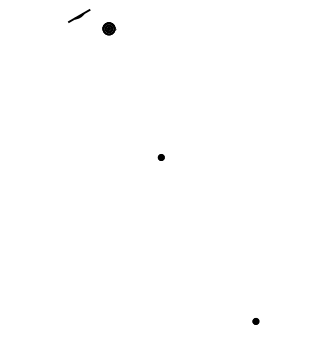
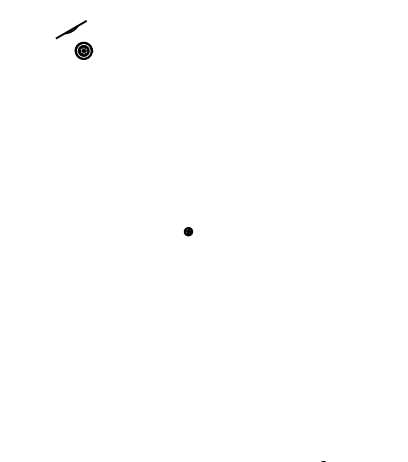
part: (109, 28) -> (84, 50), moved

